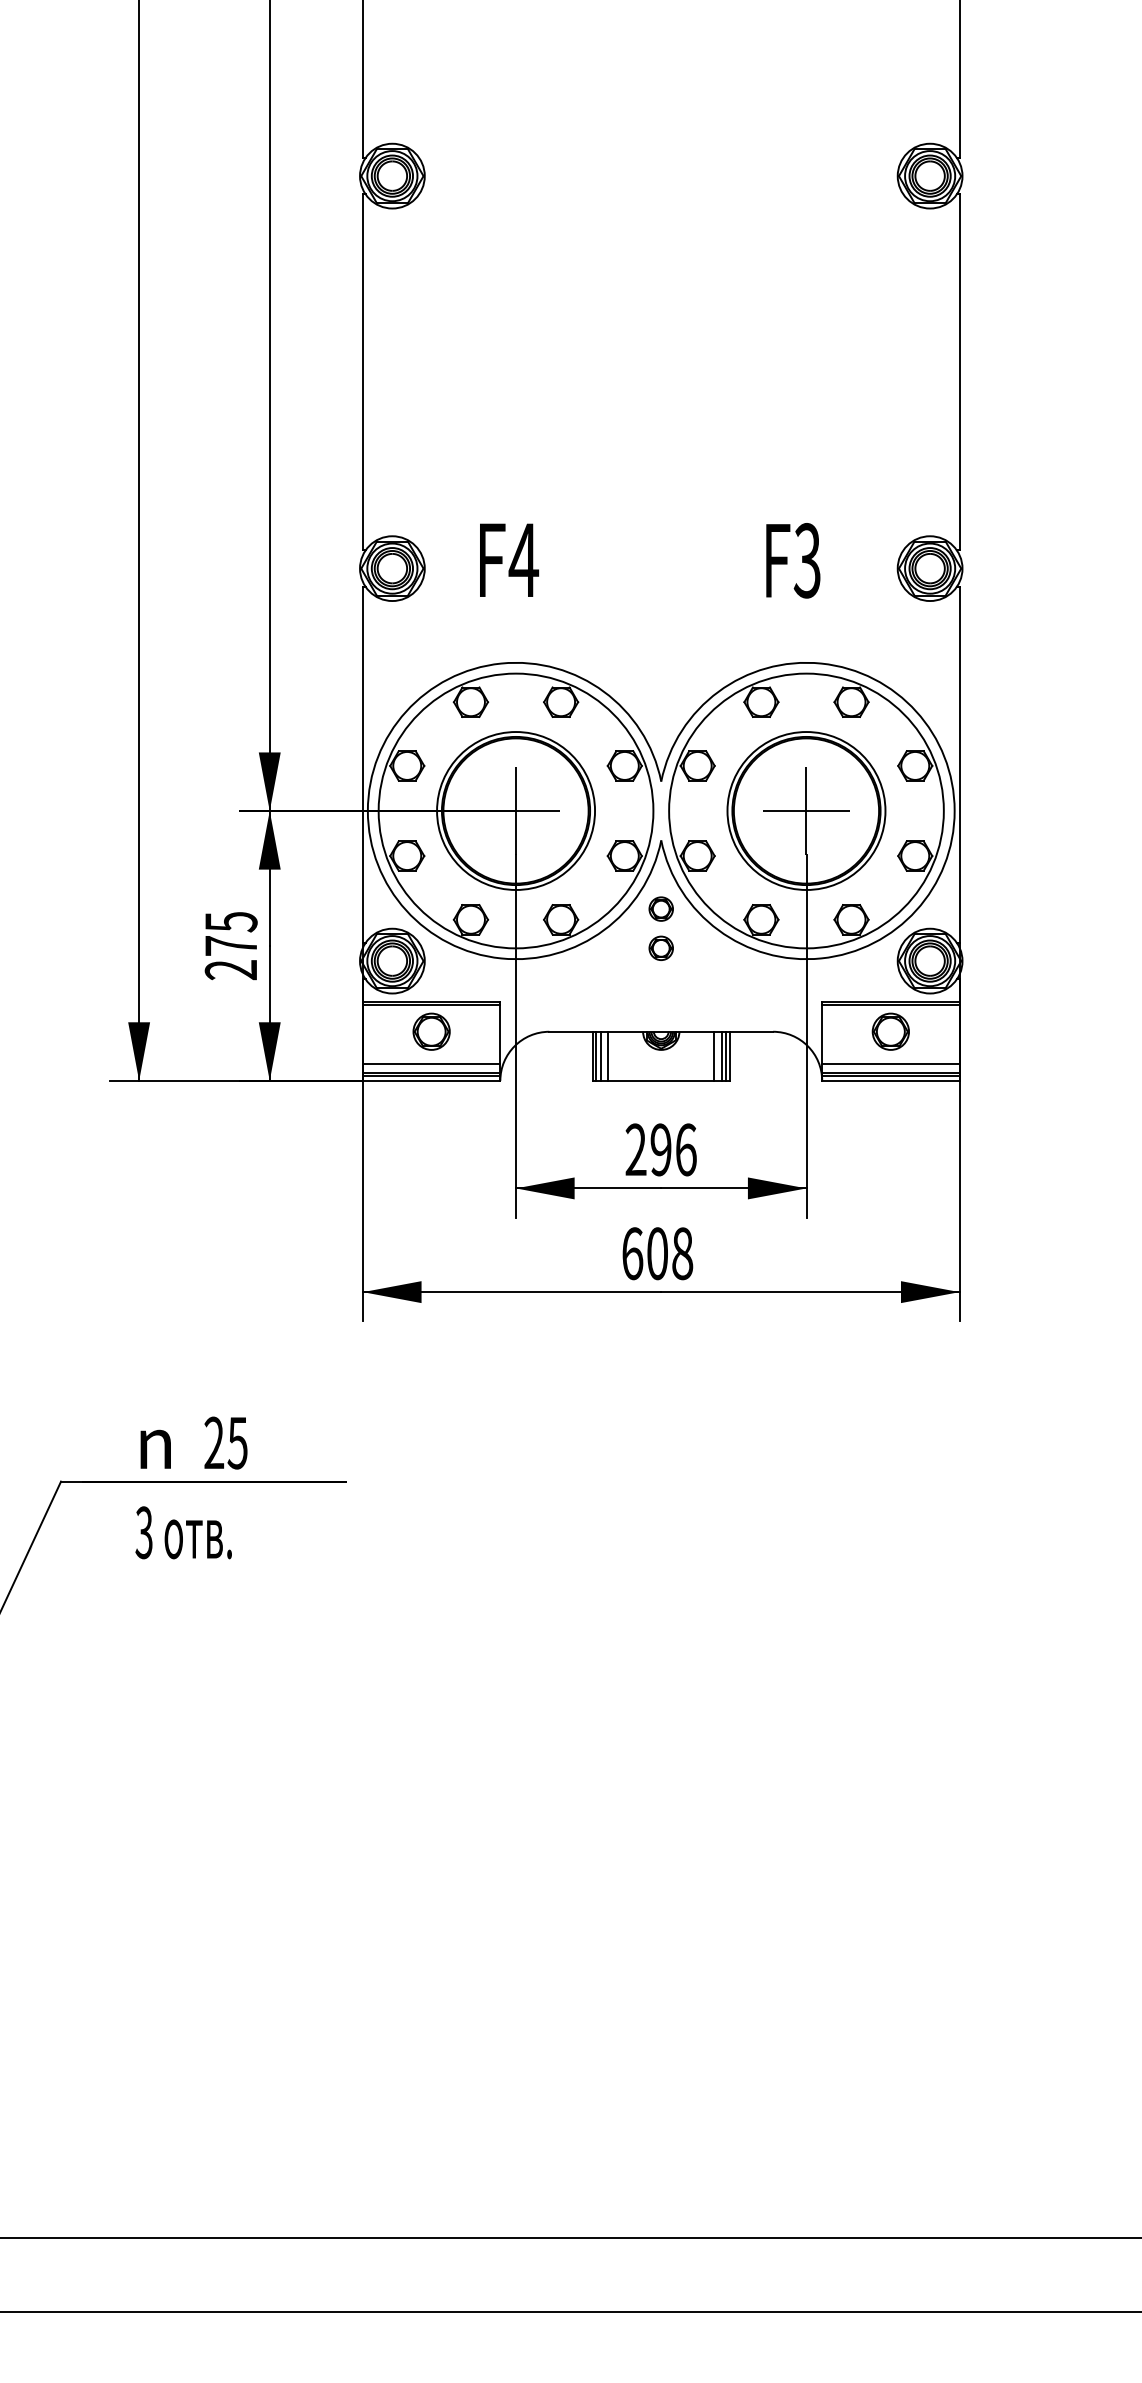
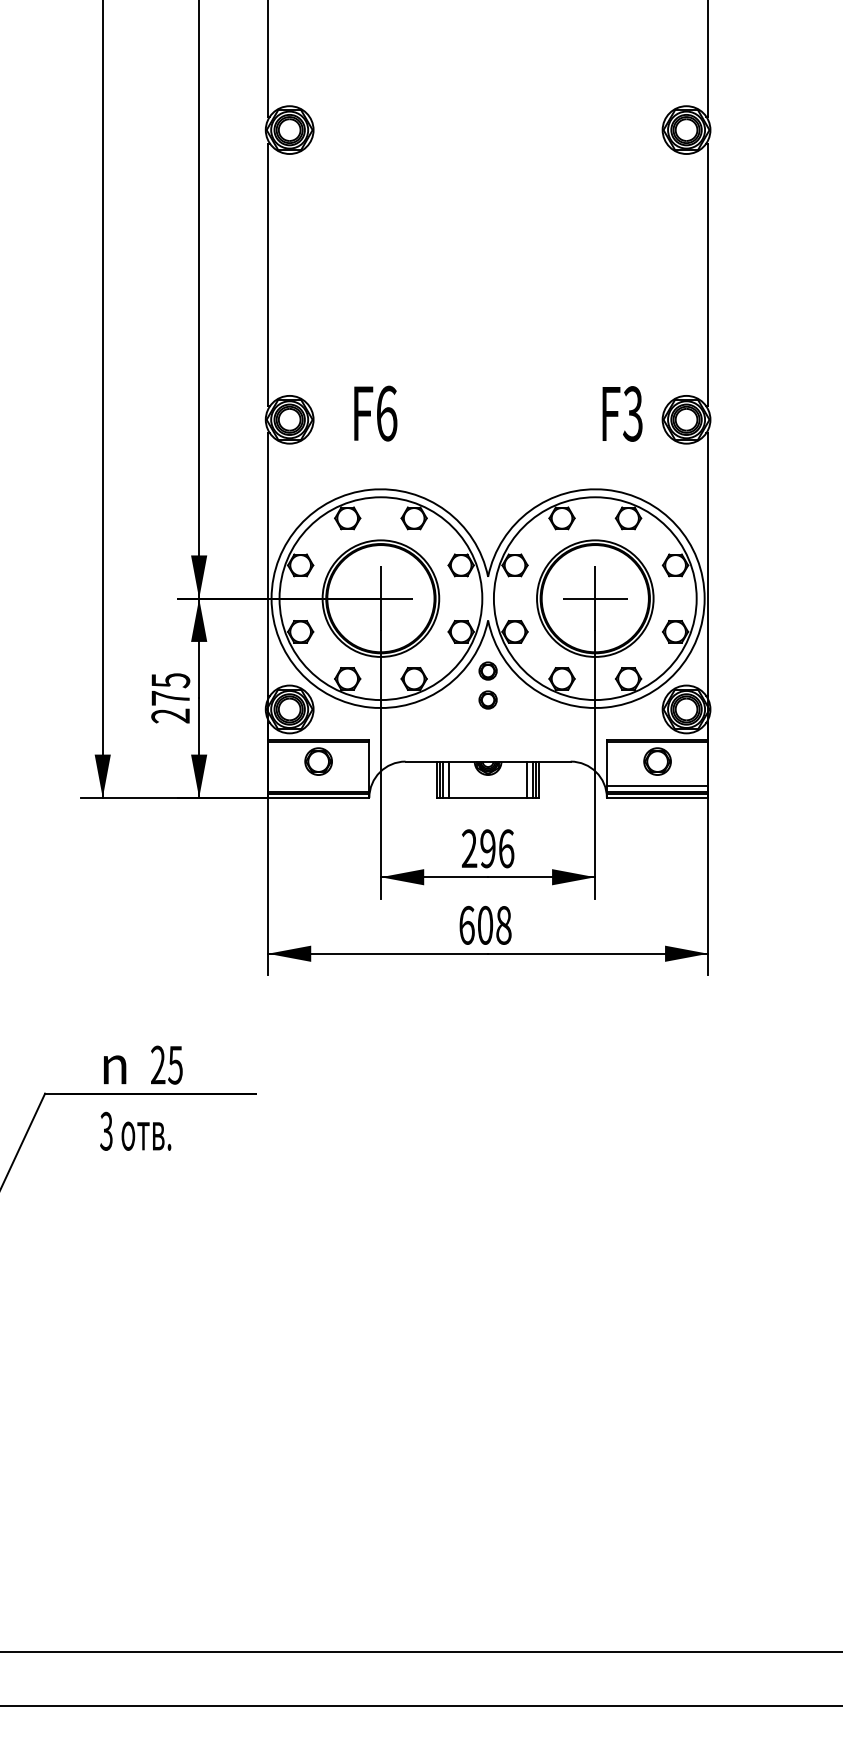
text: (523, 560) -> (386, 413), F4 -> F6
text: (793, 560) -> (622, 413), moved
line: (431, 1064) -> (318, 785), removed

